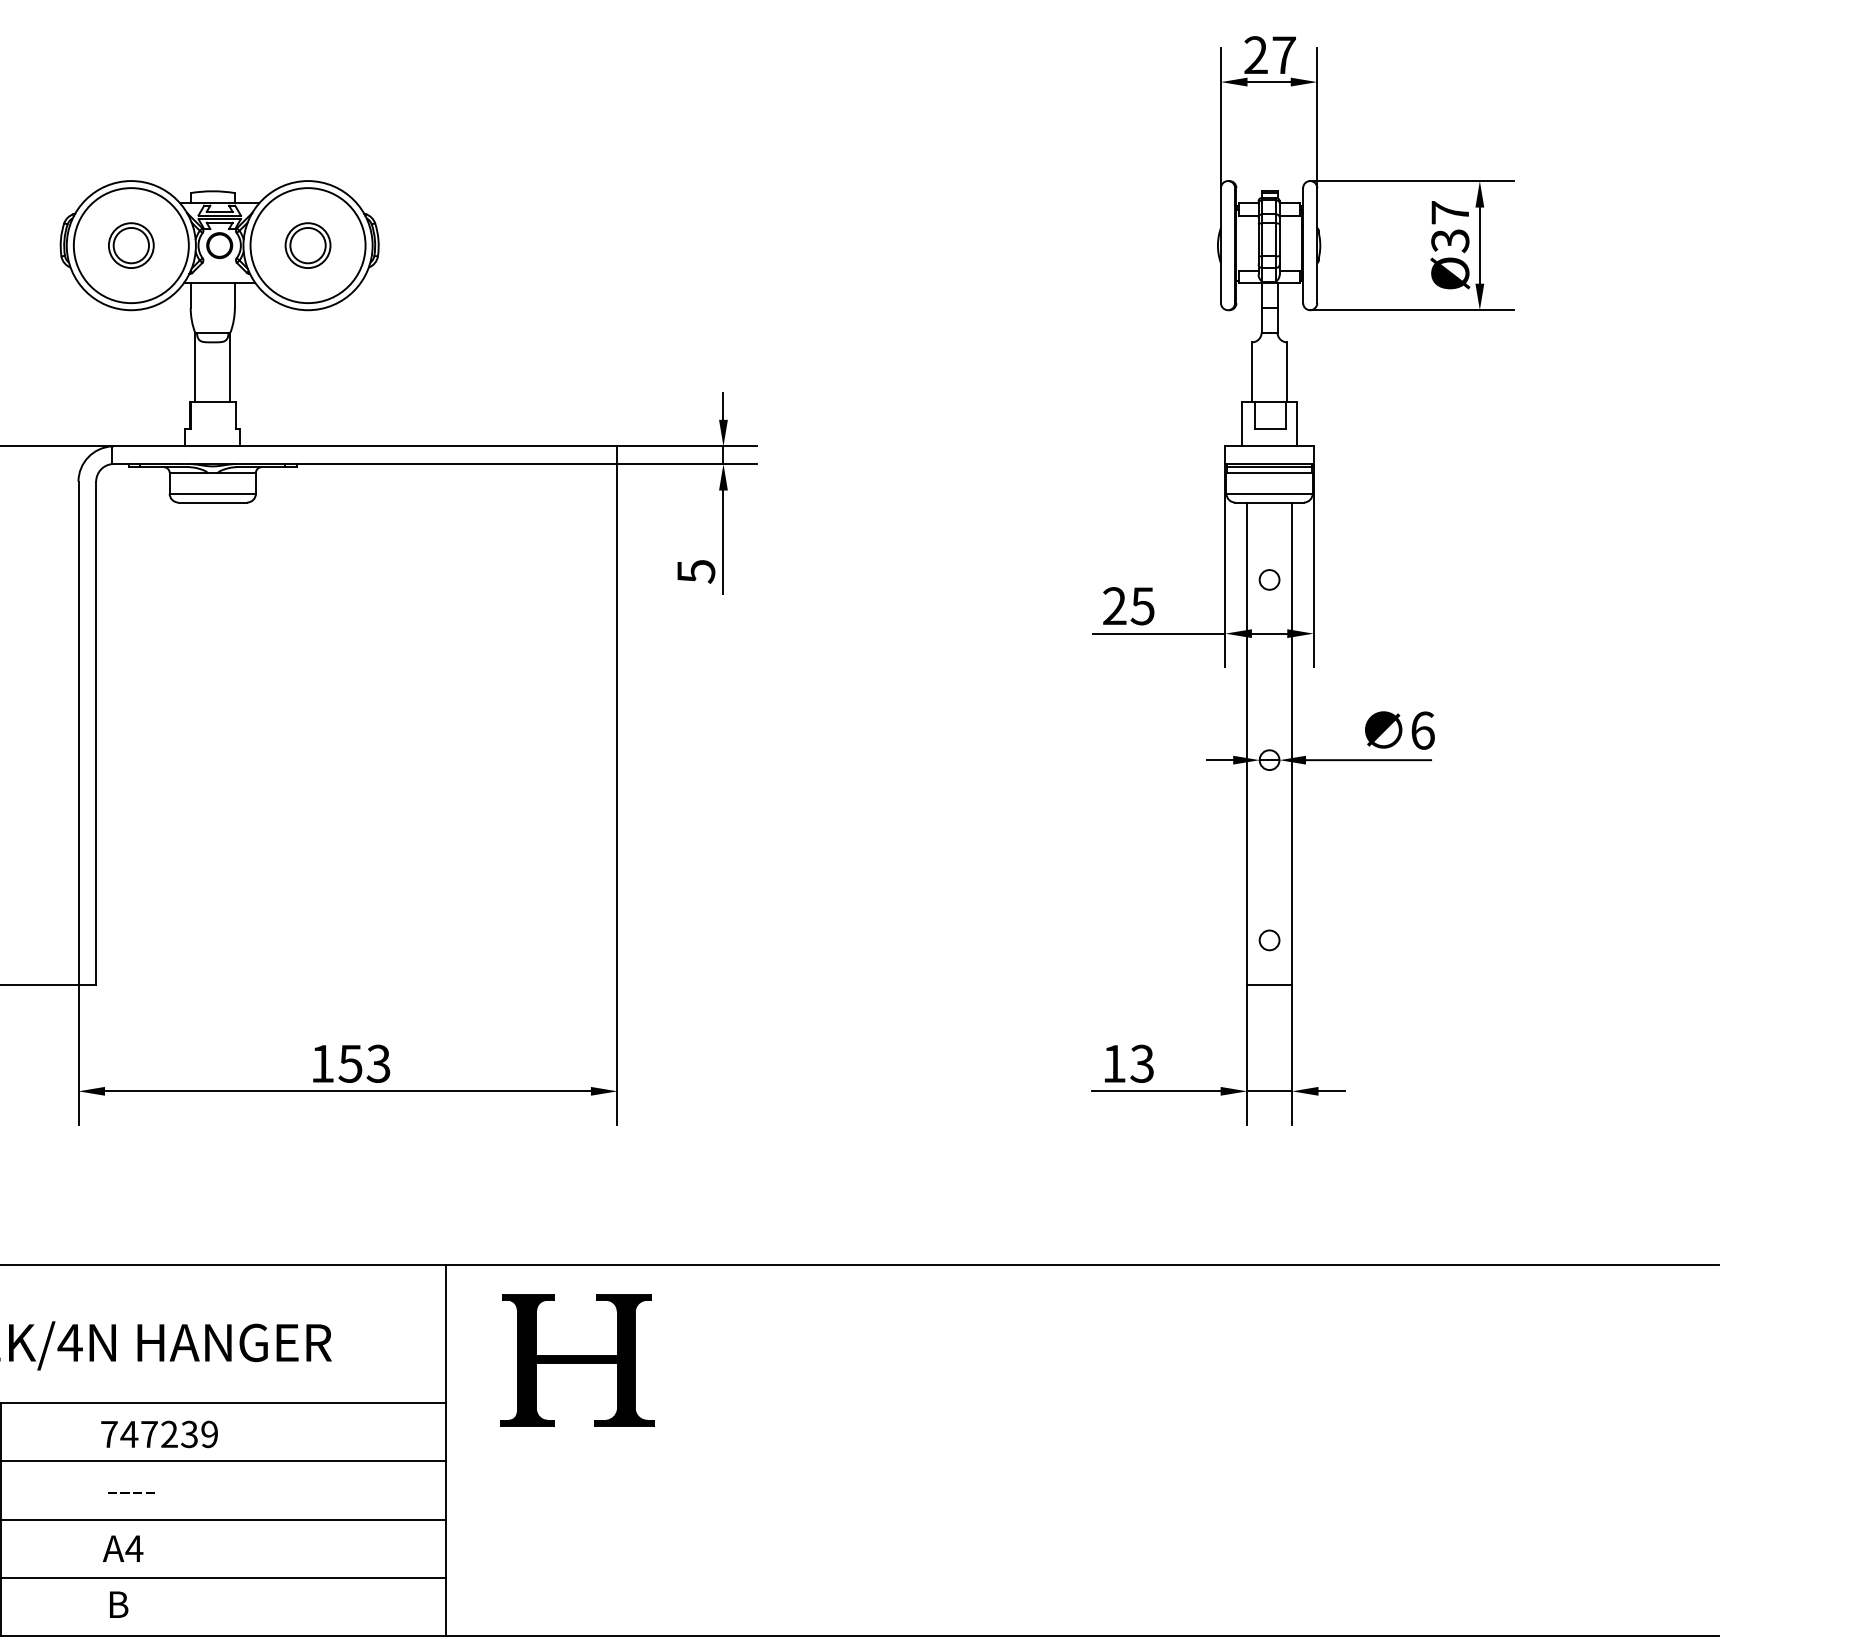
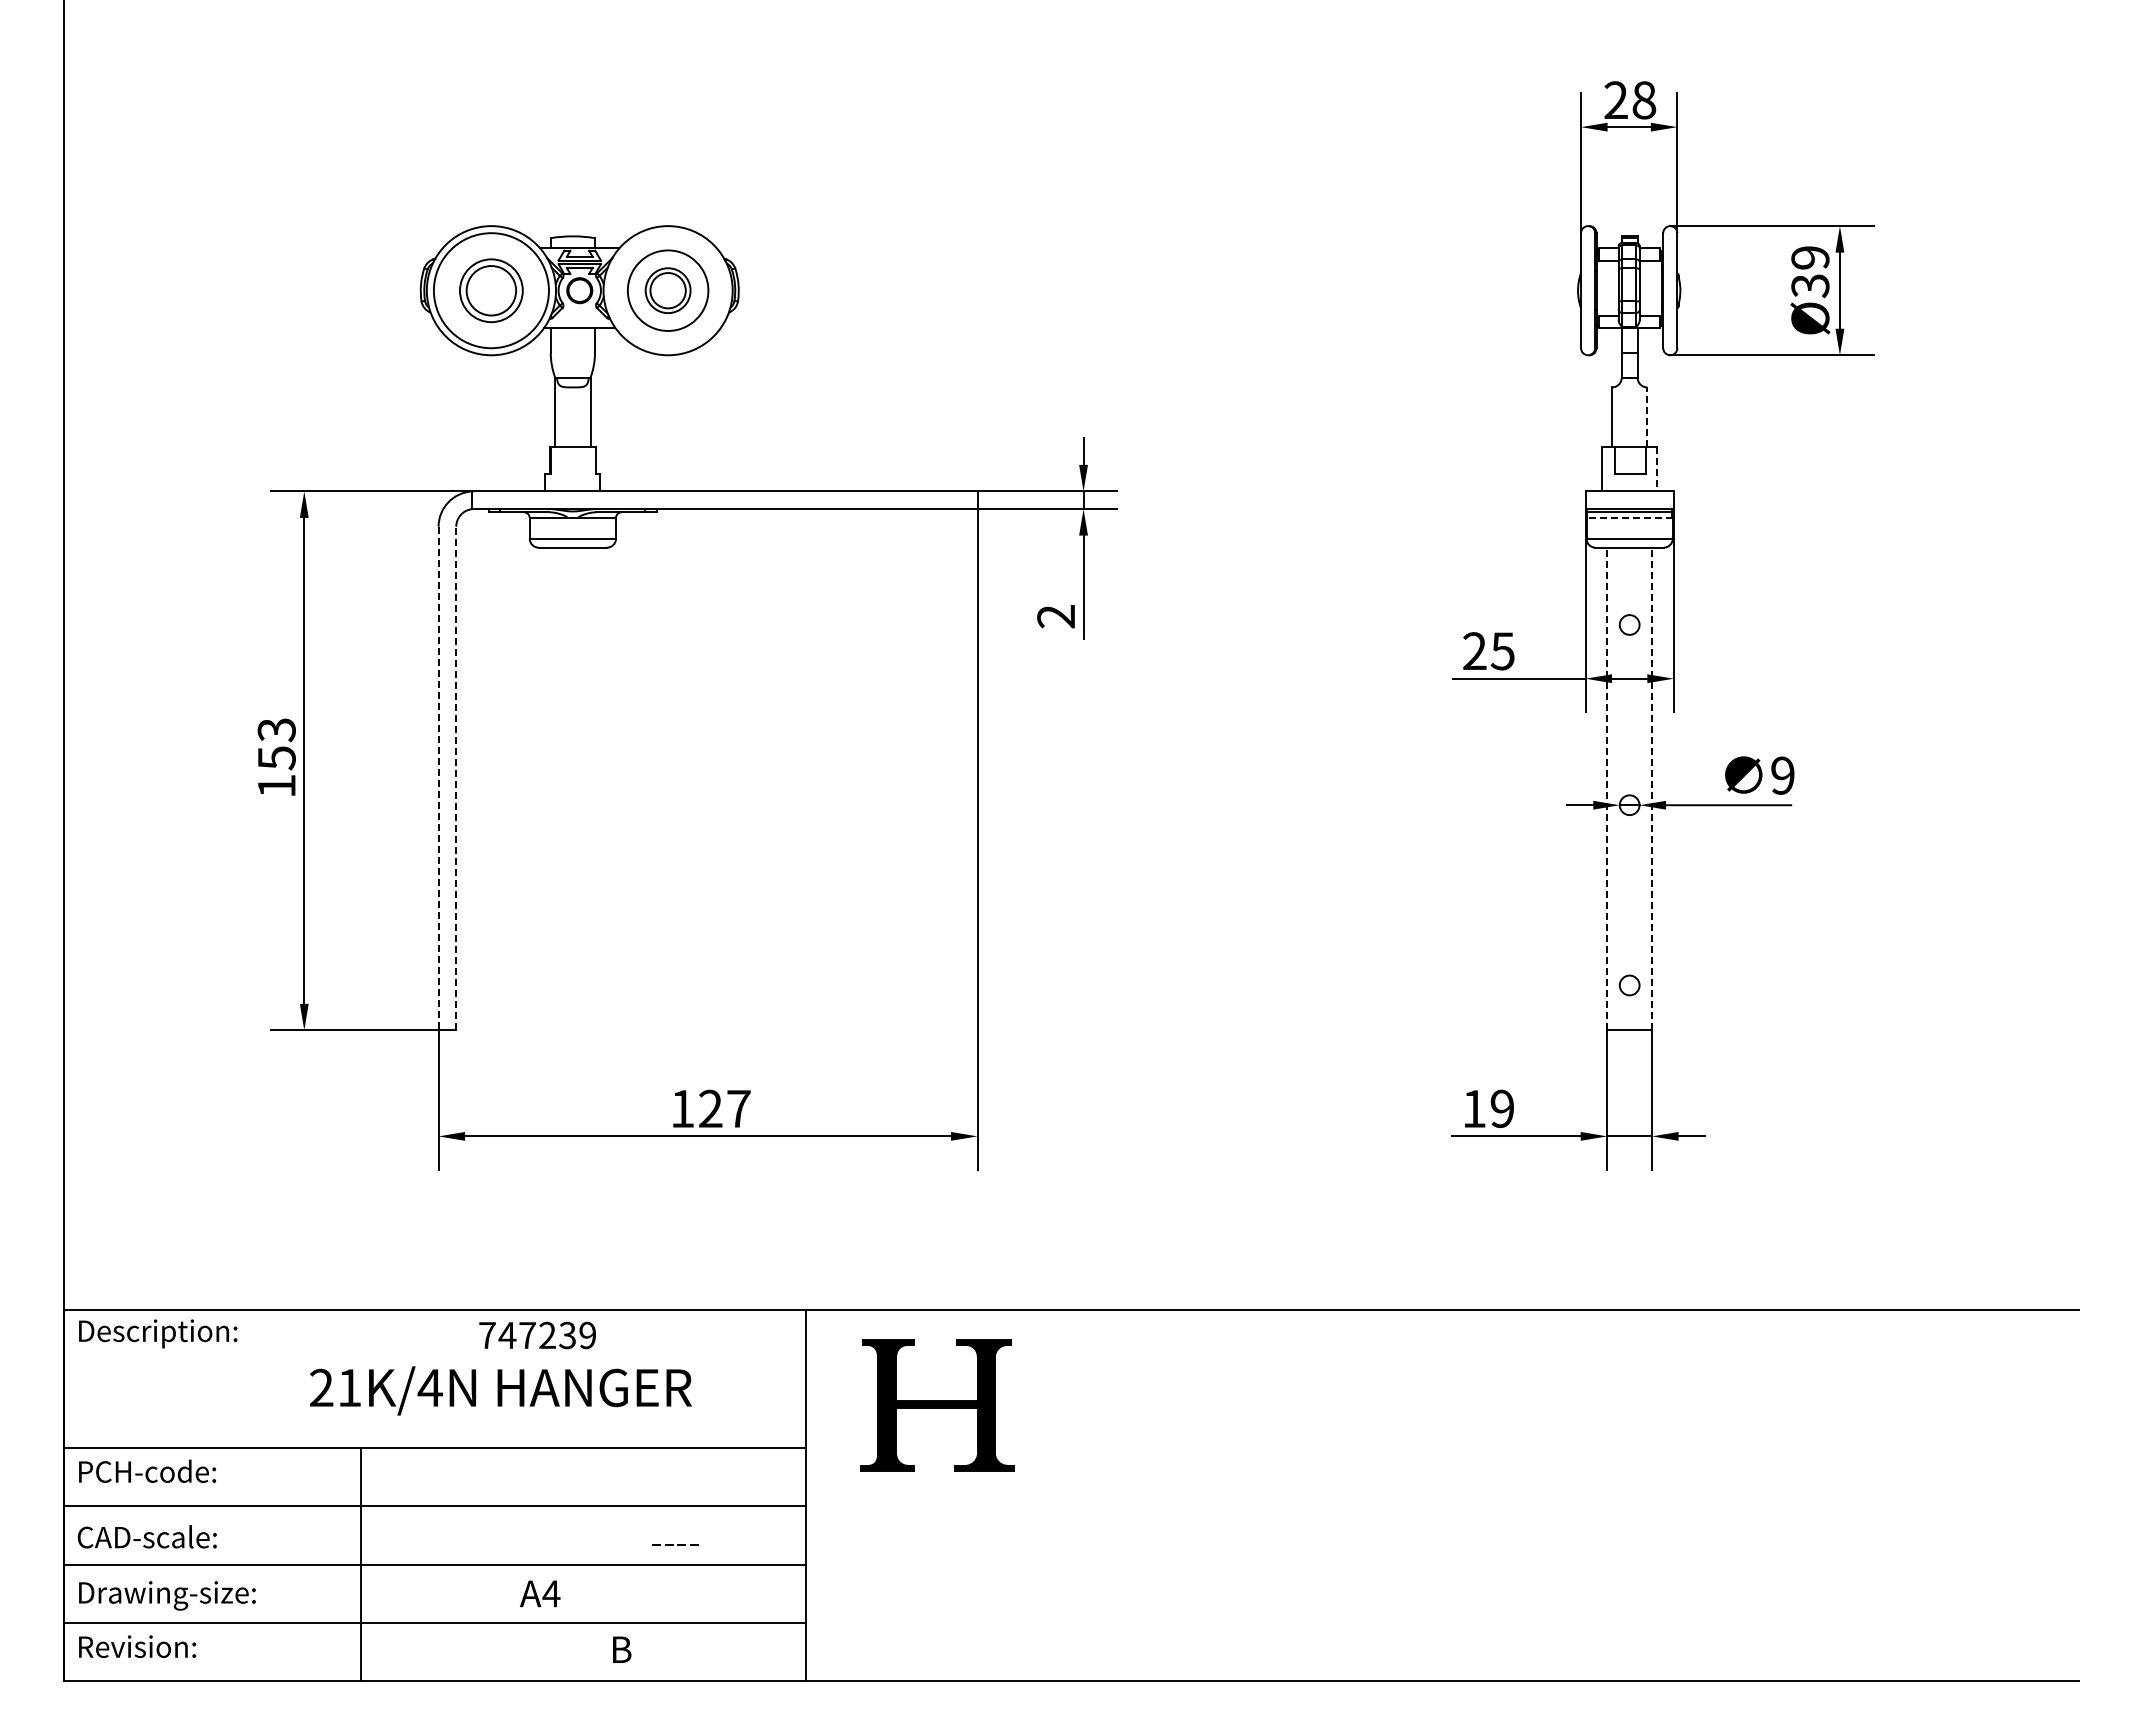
text: (1284, 55) -> (1644, 100), 27 -> 28
text: (1450, 212) -> (1810, 257), Ø37 -> Ø39
part: (131, 245) -> (491, 290), size x1.4
circle: (307, 245) -> (667, 290), size x0.7
line: (1287, 372) -> (1647, 417), solid -> dashed
line: (1297, 424) -> (1657, 469), solid -> dashed
line: (1269, 472) -> (1629, 517), solid -> dashed
text: (696, 571) -> (1056, 616), 5 -> 2
text: (1422, 730) -> (1782, 775), 6 -> 9
line: (78, 733) -> (438, 778), solid -> dashed
line: (96, 733) -> (456, 778), solid -> dashed
line: (1247, 743) -> (1607, 788), solid -> dashed
line: (1292, 743) -> (1652, 788), solid -> dashed
text: (364, 1063) -> (724, 1108), 153 -> 127
text: (1141, 1063) -> (1501, 1108), 13 -> 19
text: (159, 1434) -> (537, 1335), moved
text: (131, 1492) -> (675, 1544), moved
text: (123, 1548) -> (540, 1593), moved
text: (119, 1604) -> (622, 1649), moved

